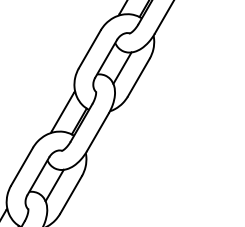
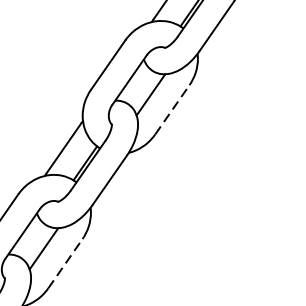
line: (138, 77) -> (171, 109), solid -> dashed
line: (71, 195) -> (66, 264), solid -> dashed

